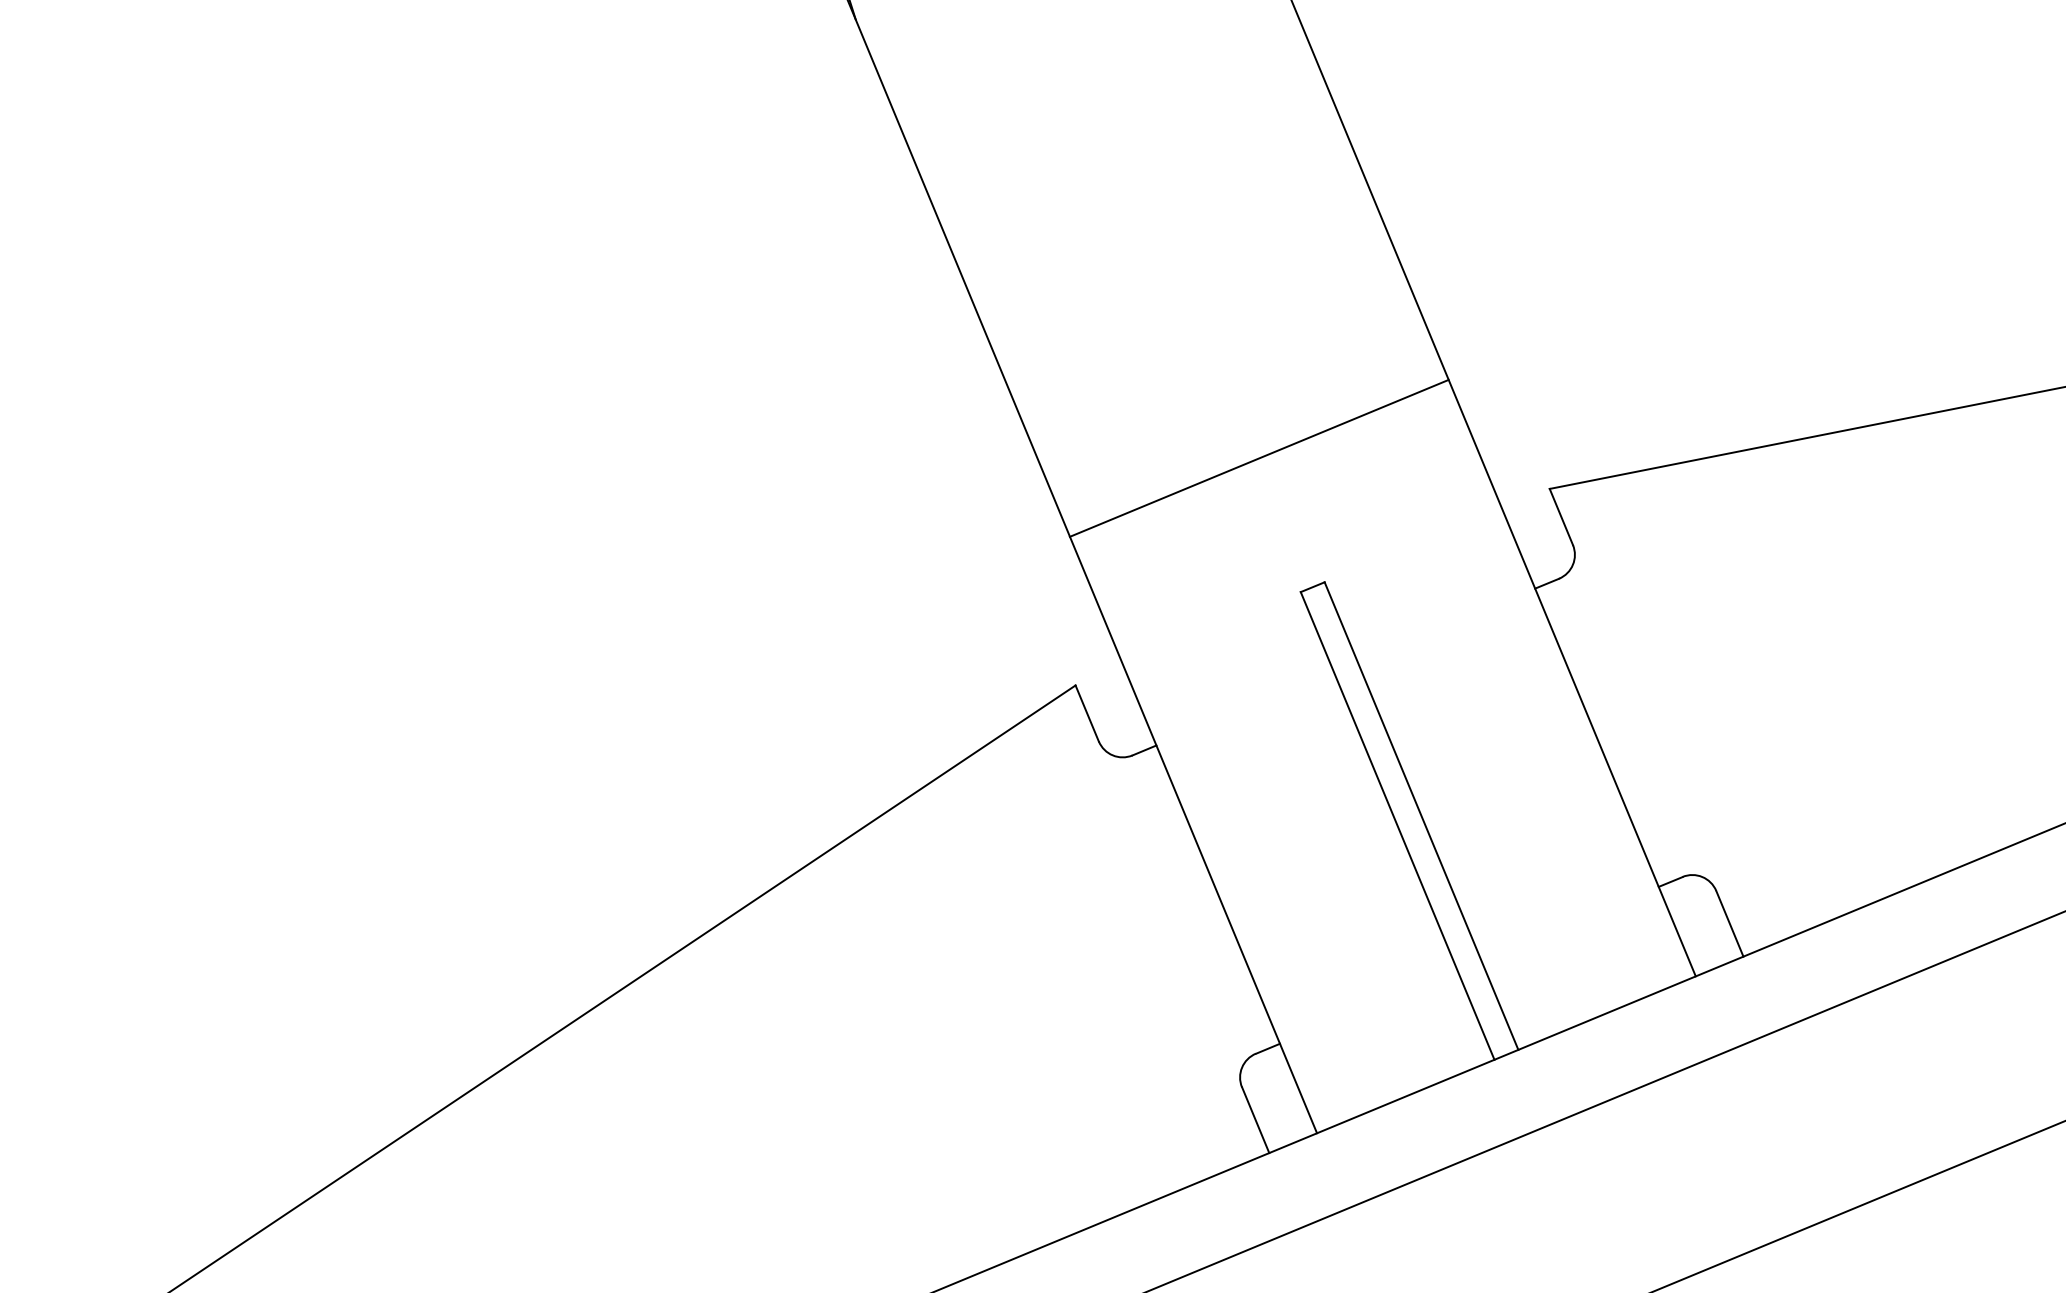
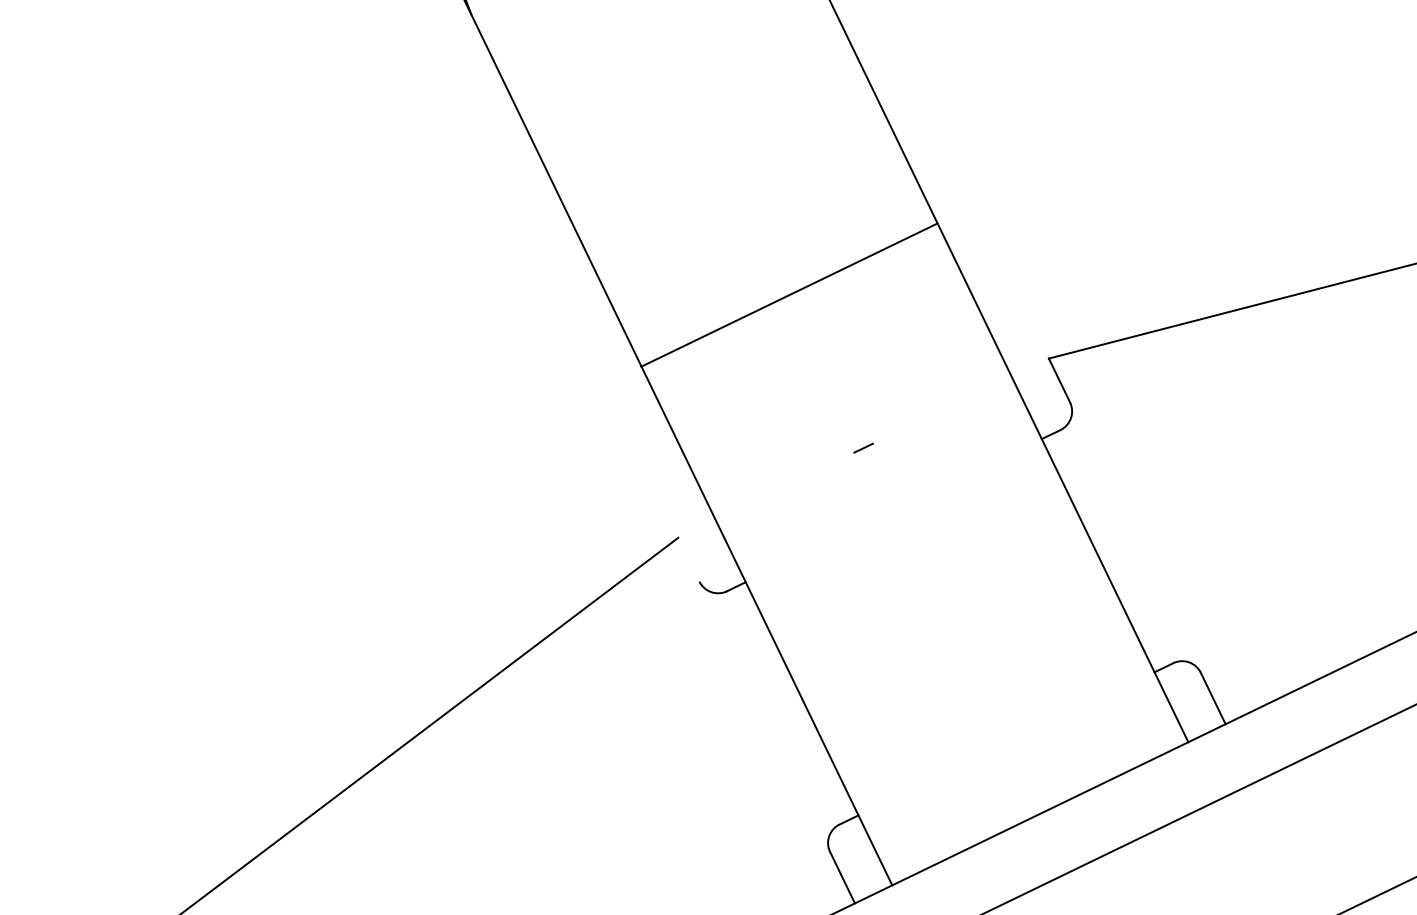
line: (1258, 457) -> (788, 294), moved
line: (1086, 713) -> (688, 559), removed
line: (1421, 815) -> (961, 626), removed
line: (1397, 825) -> (942, 635), removed

